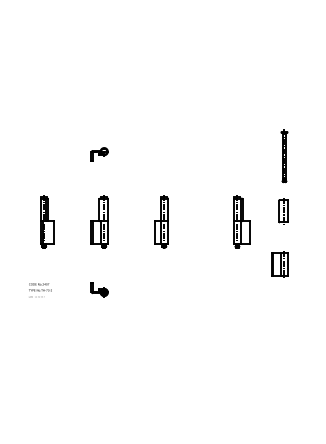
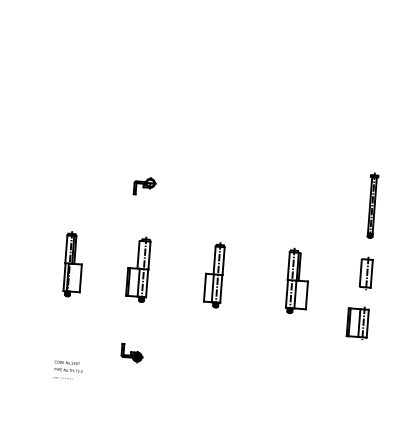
part: (241, 221) -> (297, 281), moved
part: (279, 264) -> (357, 322), moved
text: (40, 290) -> (68, 370), moved

